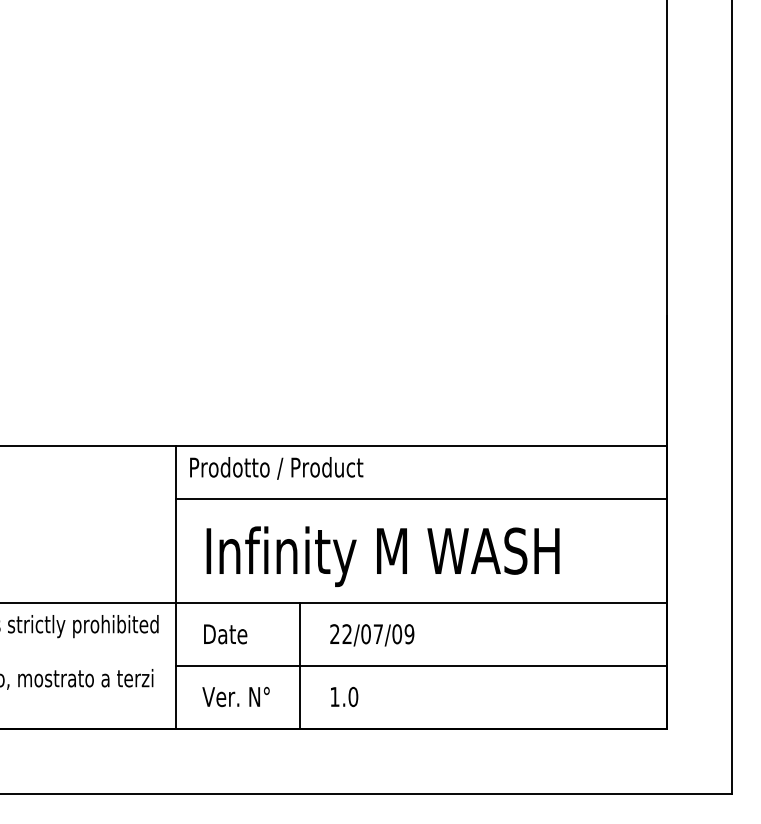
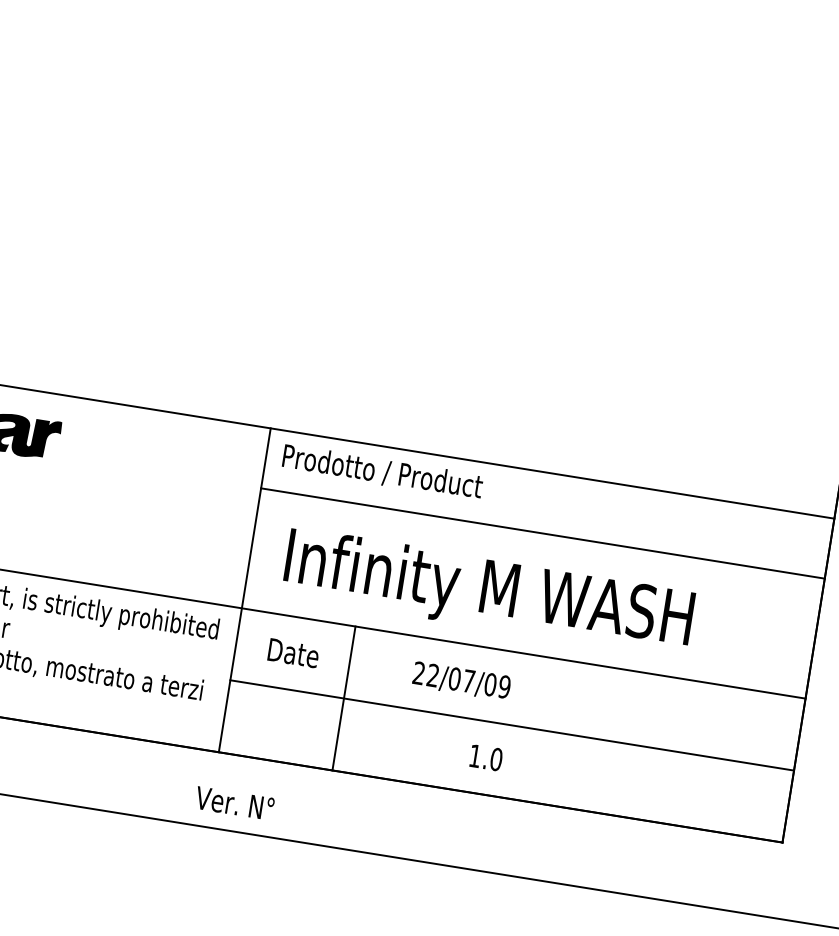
line: (299, 665) -> (343, 698), moved
text: (344, 696) -> (486, 757), moved
text: (235, 697) -> (234, 804), moved

